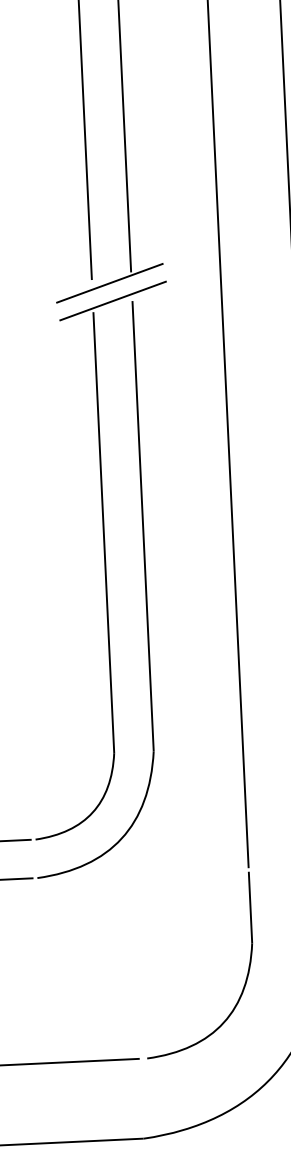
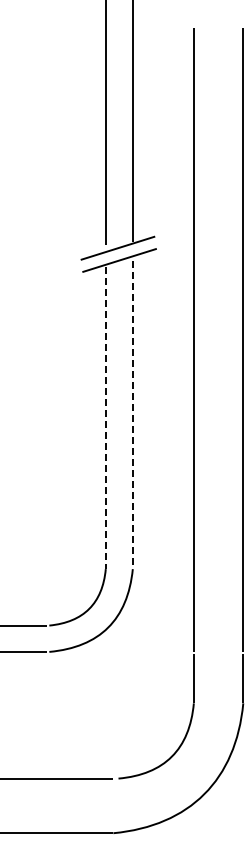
line: (142, 526) -> (132, 415), solid -> dashed
line: (103, 533) -> (105, 418), solid -> dashed

